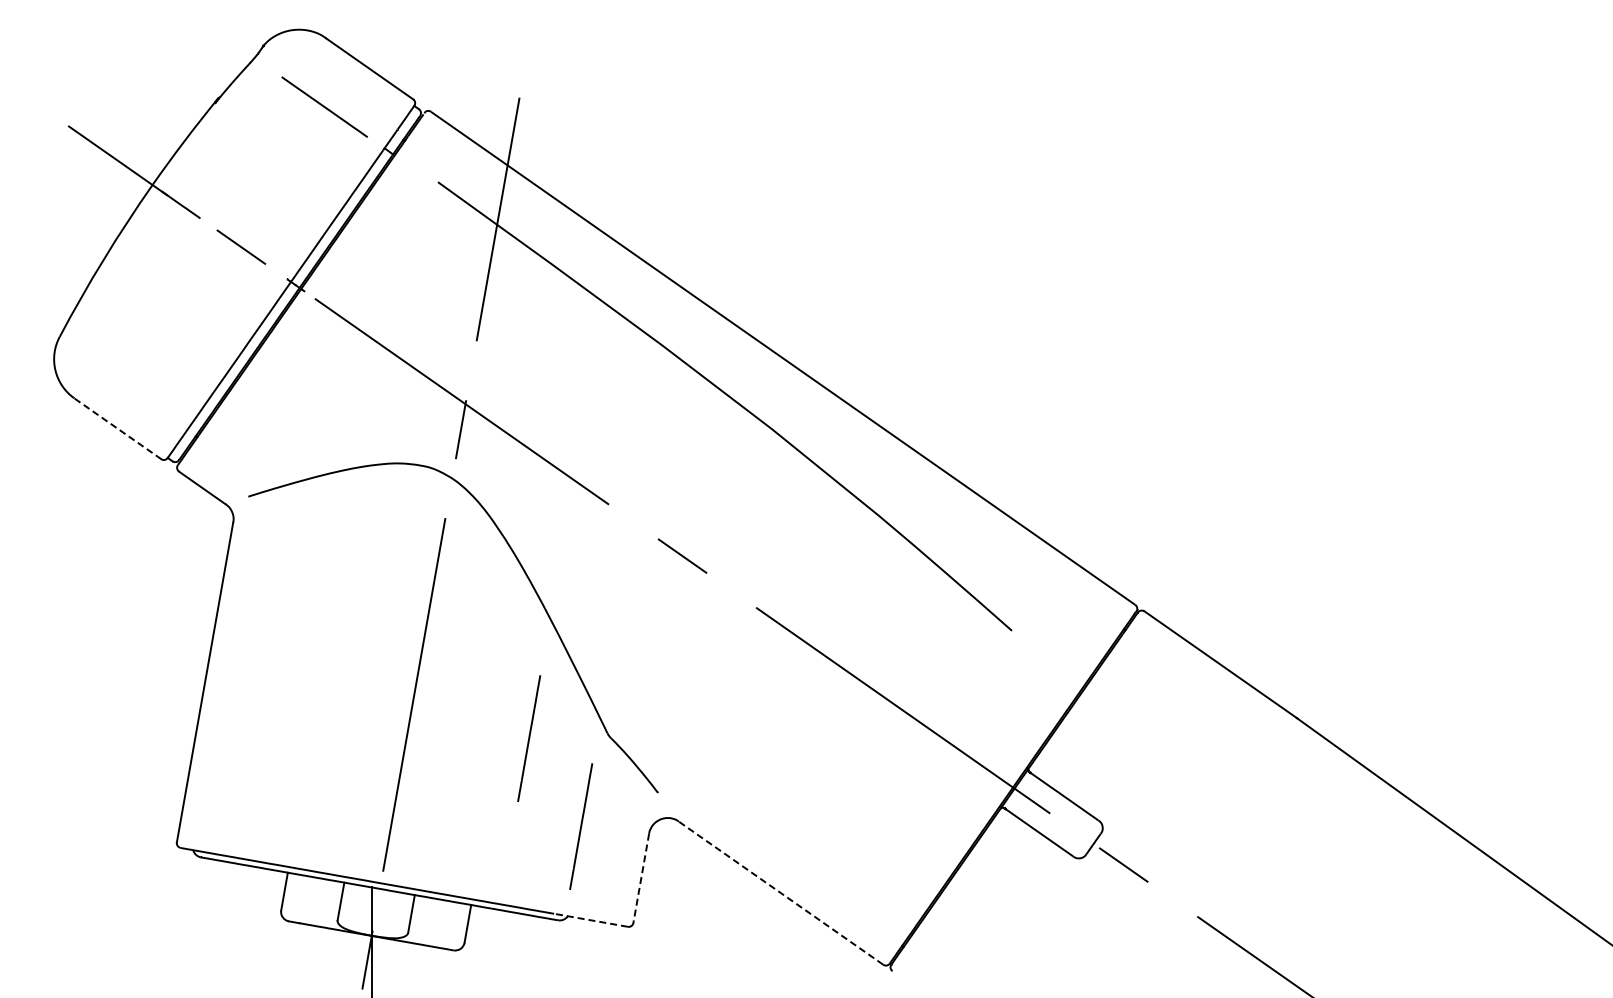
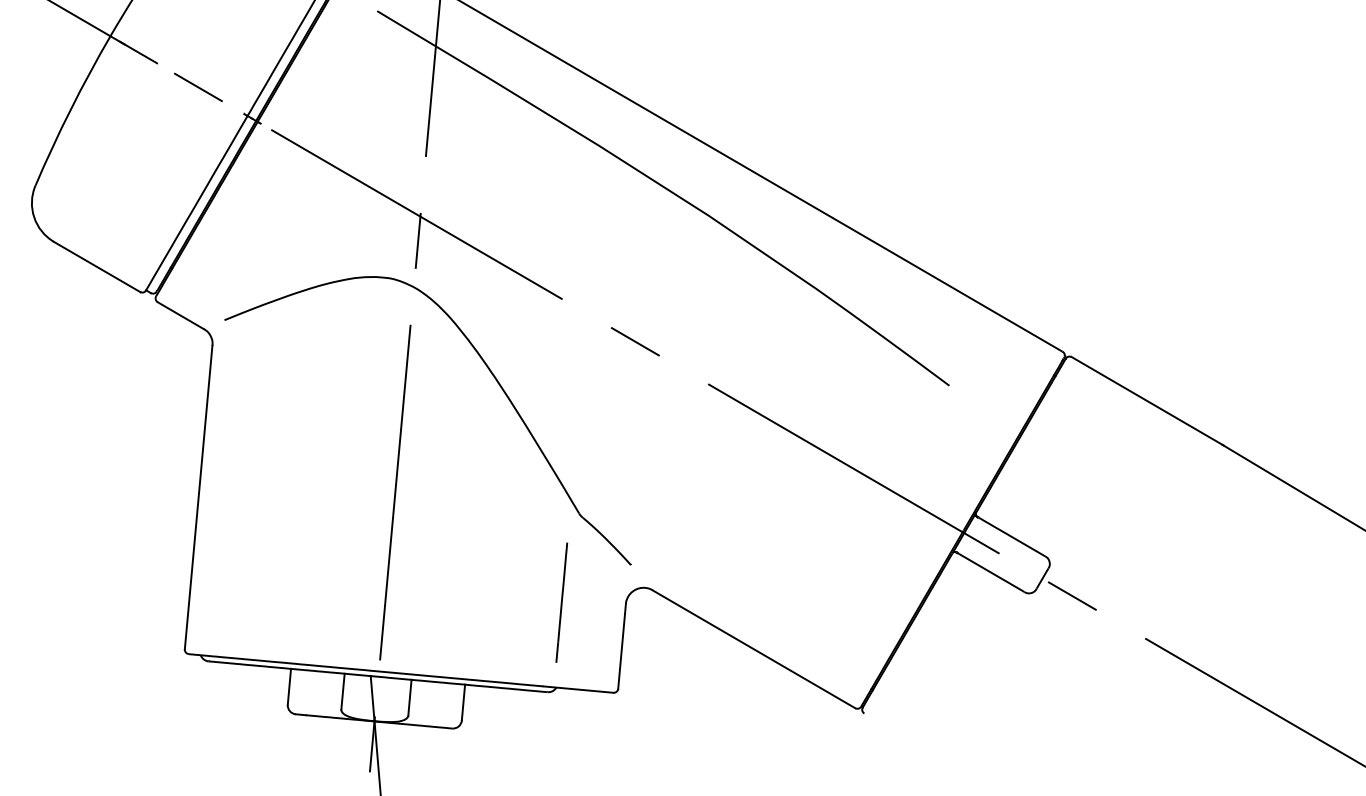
line: (117, 428) -> (96, 266), dashed -> solid
line: (529, 738) -> (506, 524), removed
line: (641, 878) -> (622, 646), dashed -> solid
line: (781, 893) -> (754, 649), dashed -> solid
line: (590, 920) -> (577, 689), dashed -> solid

